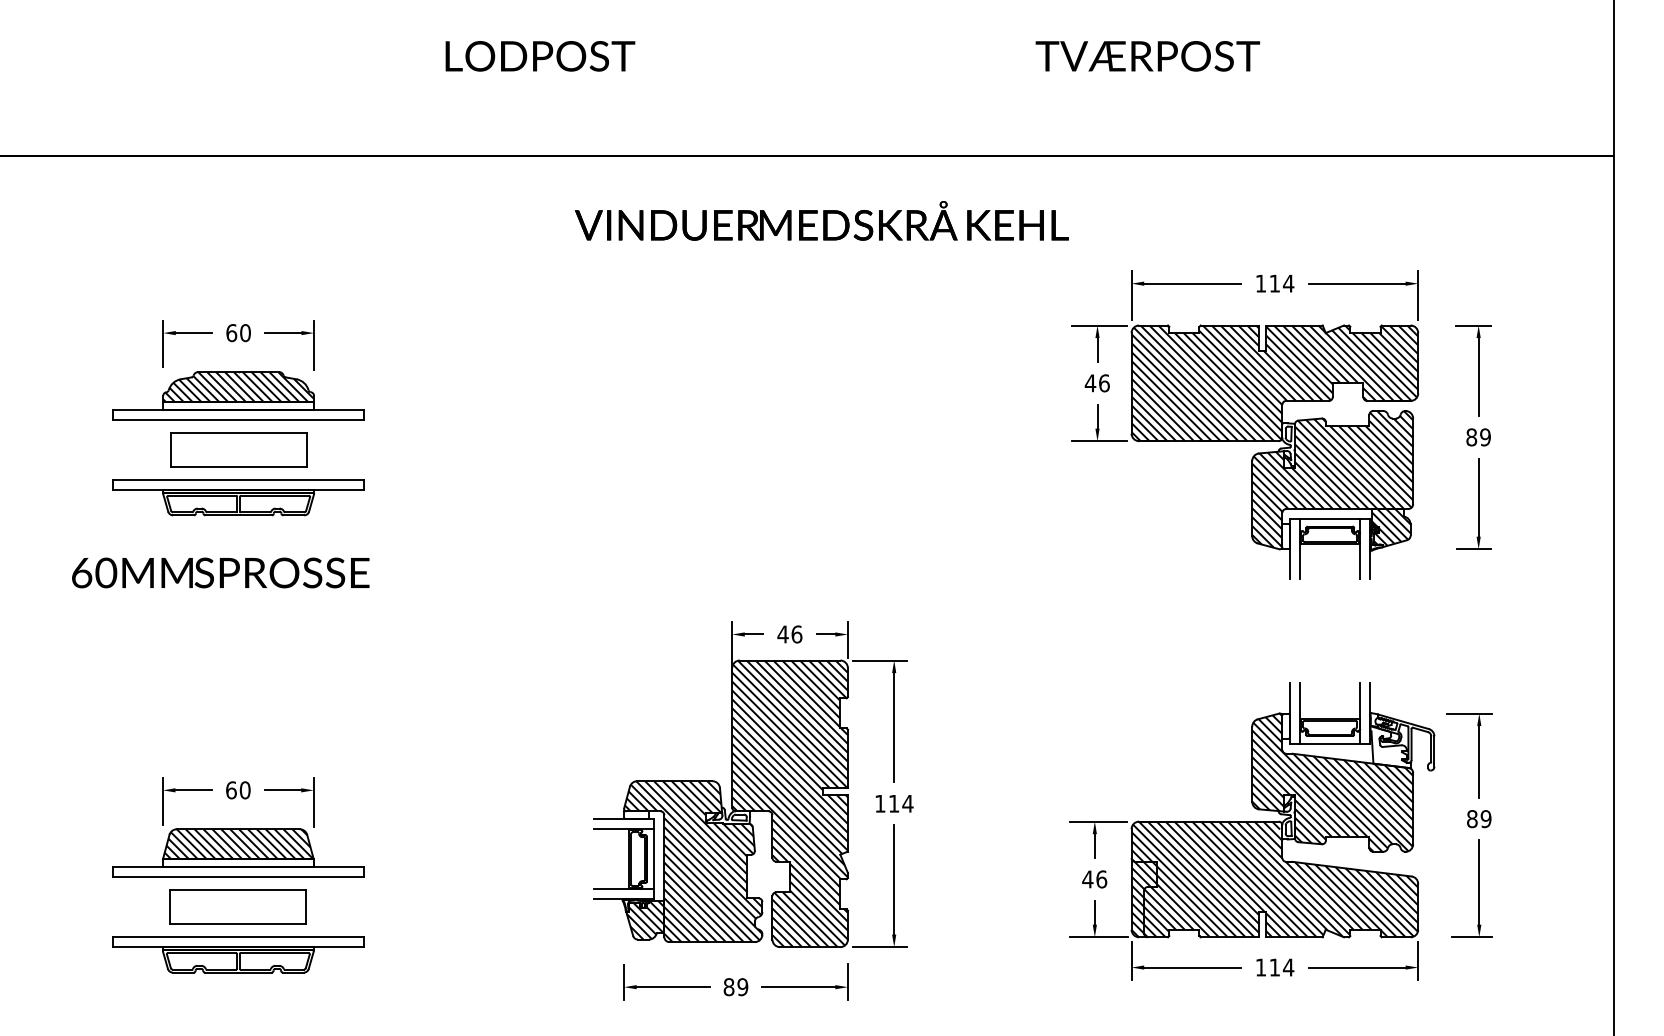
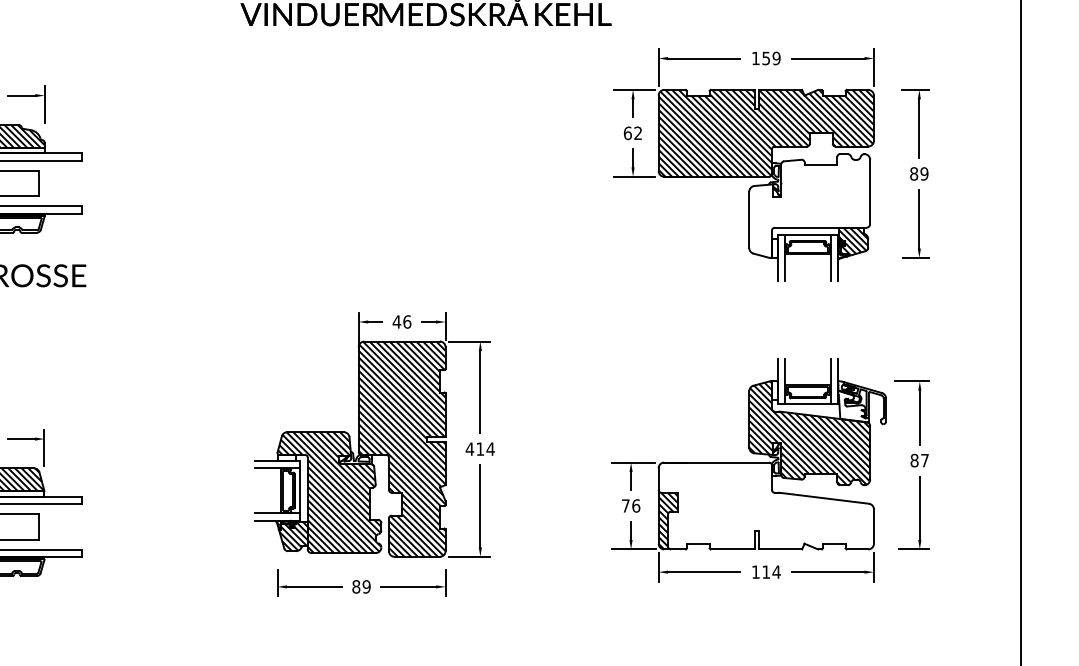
text: (1281, 283) -> (771, 58), 114 -> 159
text: (1096, 383) -> (632, 133), 46 -> 62
hatch: (1332, 479) -> (809, 205), removed
text: (879, 803) -> (469, 448), 114 -> 414
text: (1485, 819) -> (924, 460), 89 -> 87
text: (1087, 879) -> (625, 506), 46 -> 76
hatch: (1274, 879) -> (766, 506), removed

